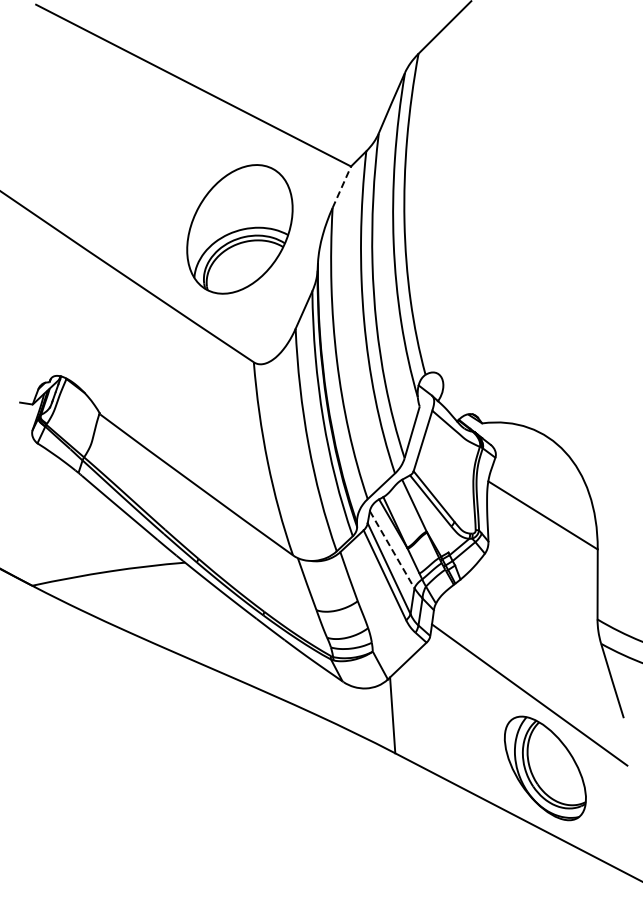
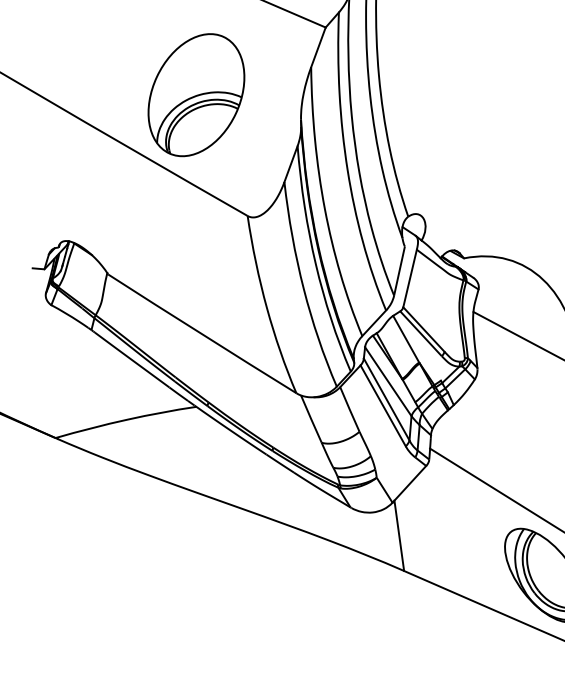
line: (341, 187) -> (318, 47), dashed -> solid
part: (239, 229) -> (196, 95), moved
line: (392, 549) -> (388, 381), dashed -> solid

